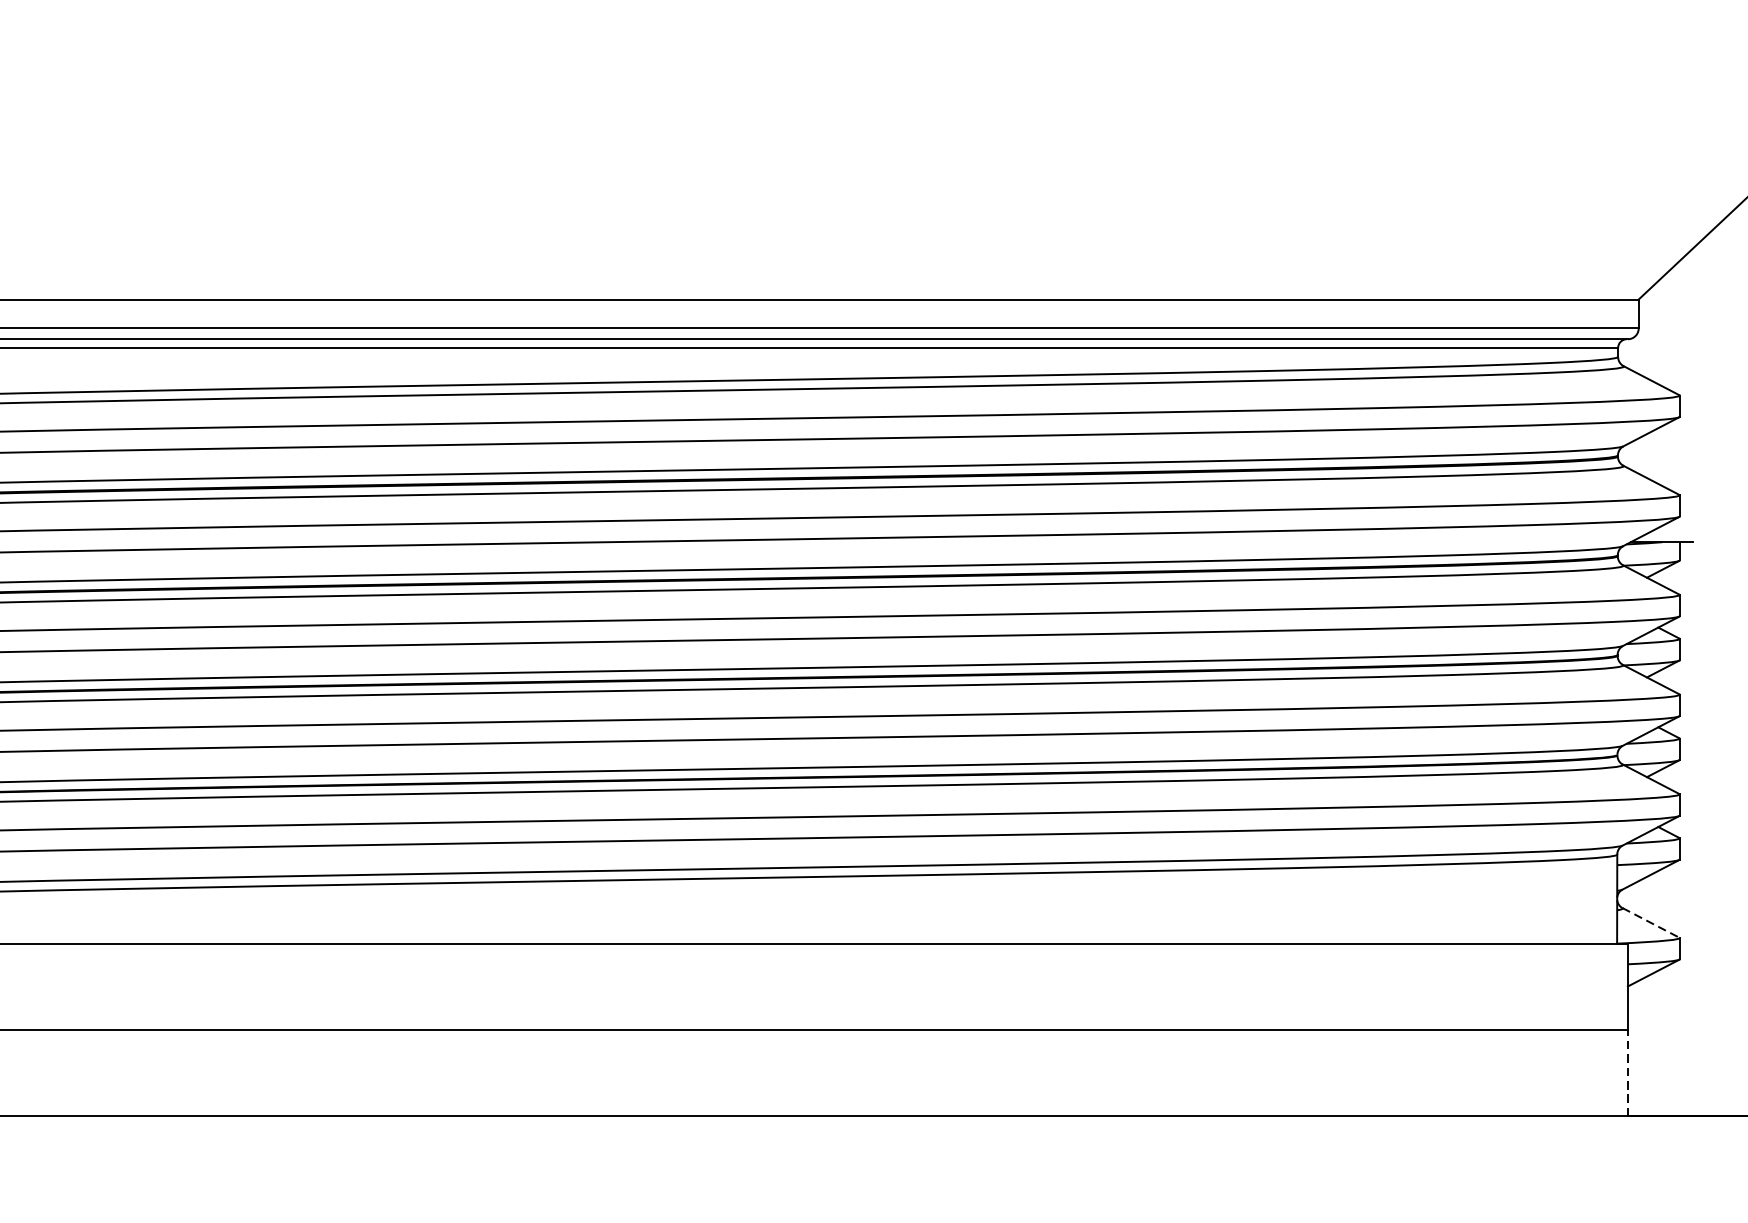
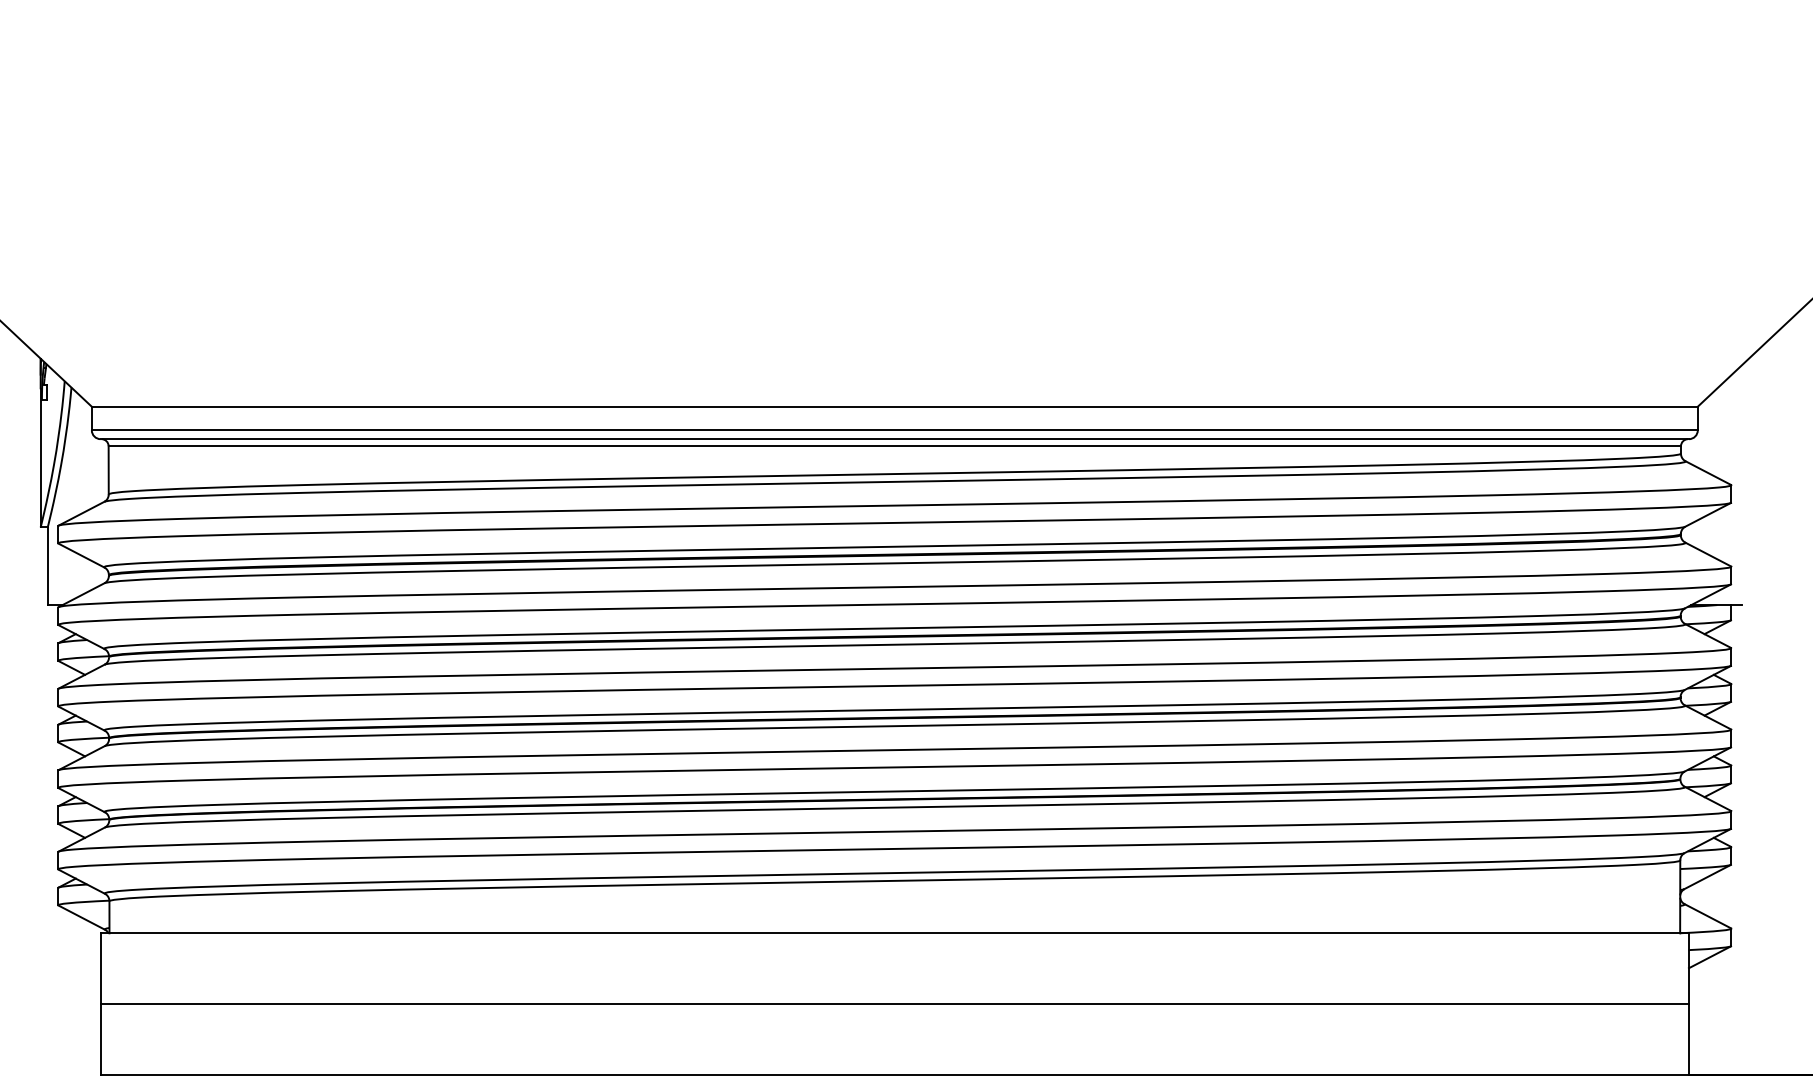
line: (1651, 923) -> (1708, 916), dashed -> solid
line: (1627, 1072) -> (1688, 1038), dashed -> solid

